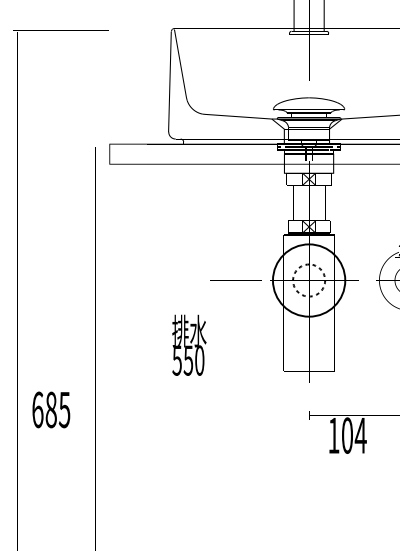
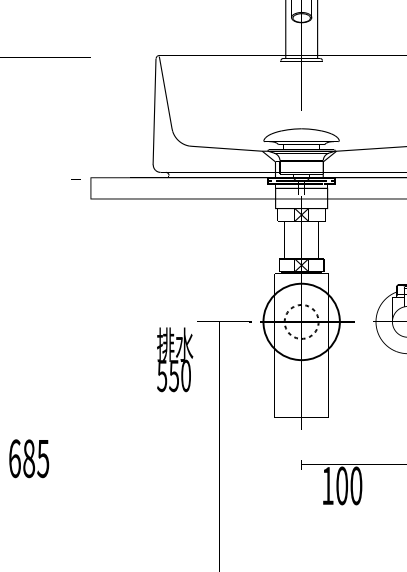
text: (189, 344) -> (175, 358), moved
text: (360, 435) -> (355, 485), 104 -> 100

